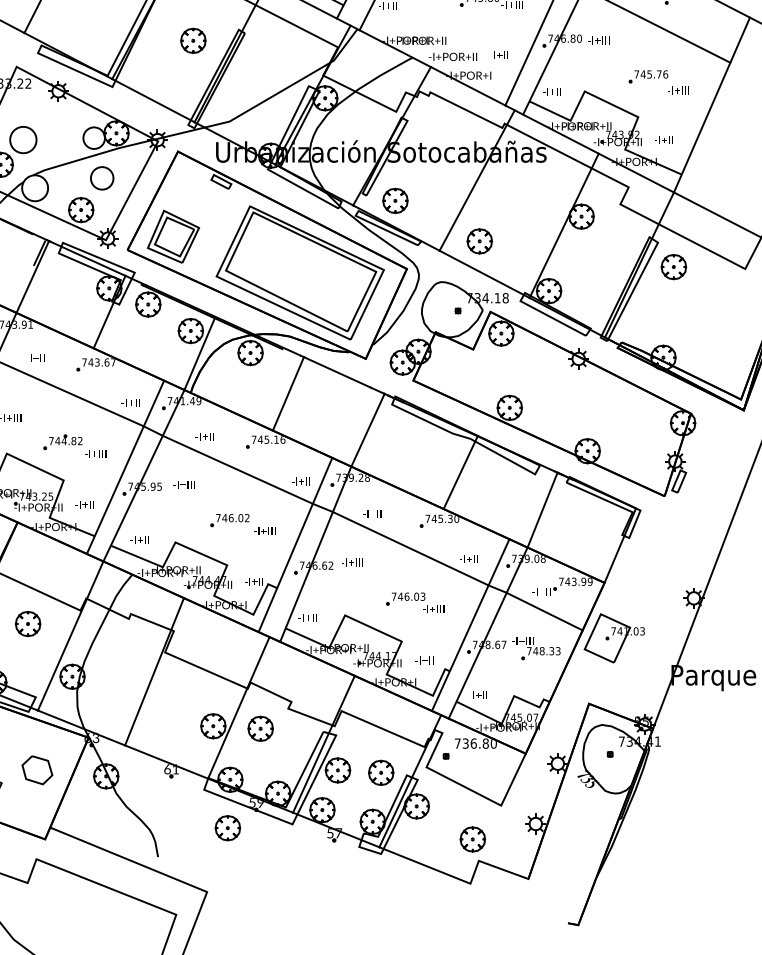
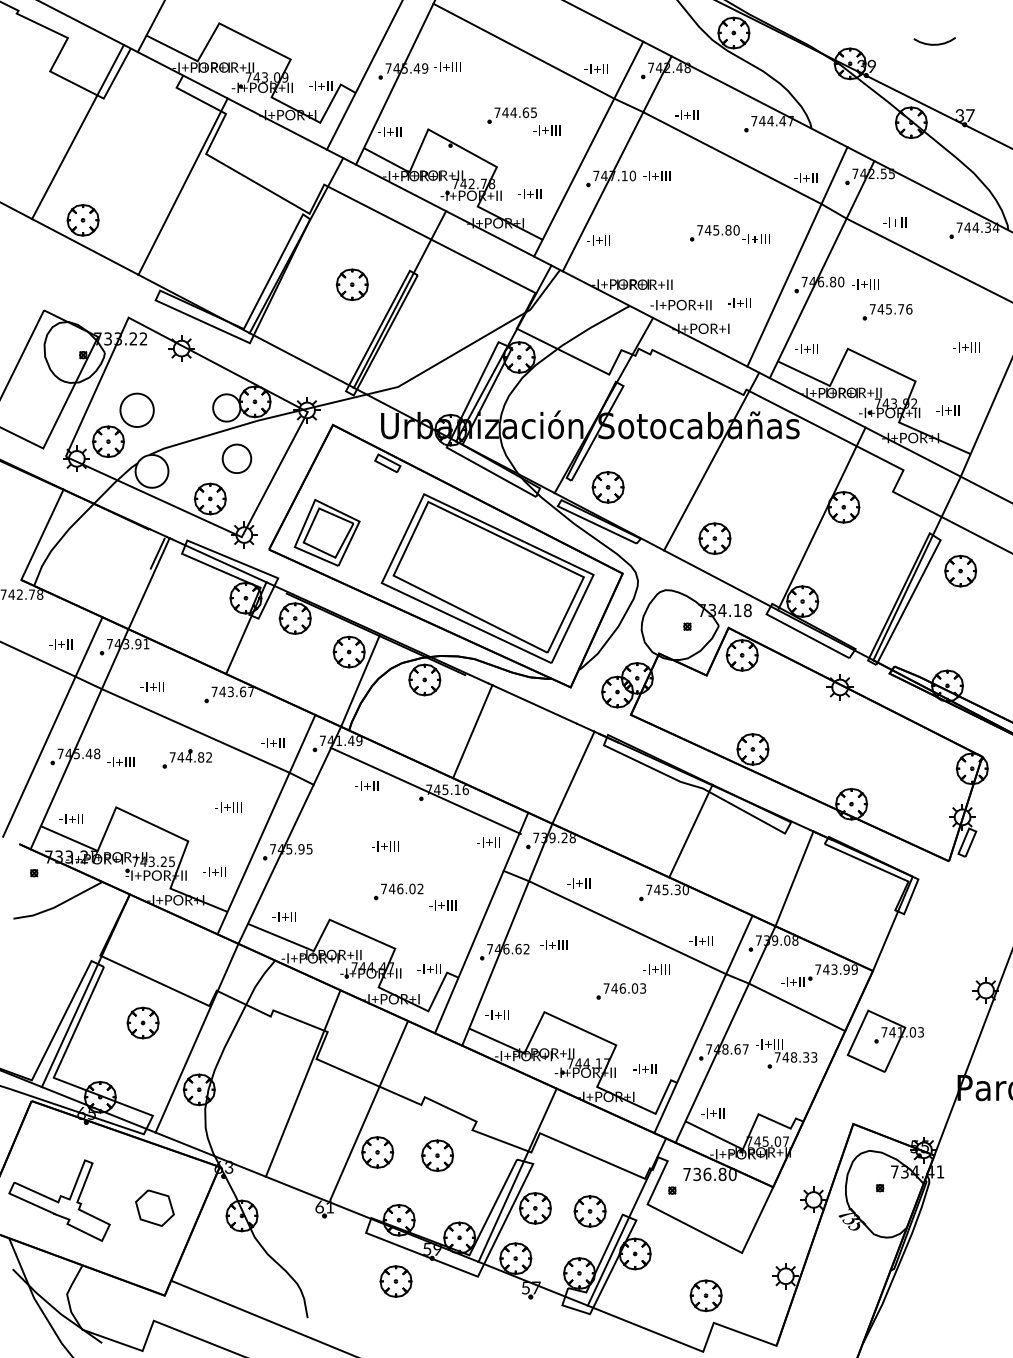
part: (648, 76) -> (887, 312), moved
part: (62, 441) -> (186, 758), moved
line: (237, 469) -> (425, 790), moved
text: (183, 484) -> (385, 846), moved
text: (433, 609) -> (656, 969), moved
line: (238, 707) -> (368, 1110), moved

